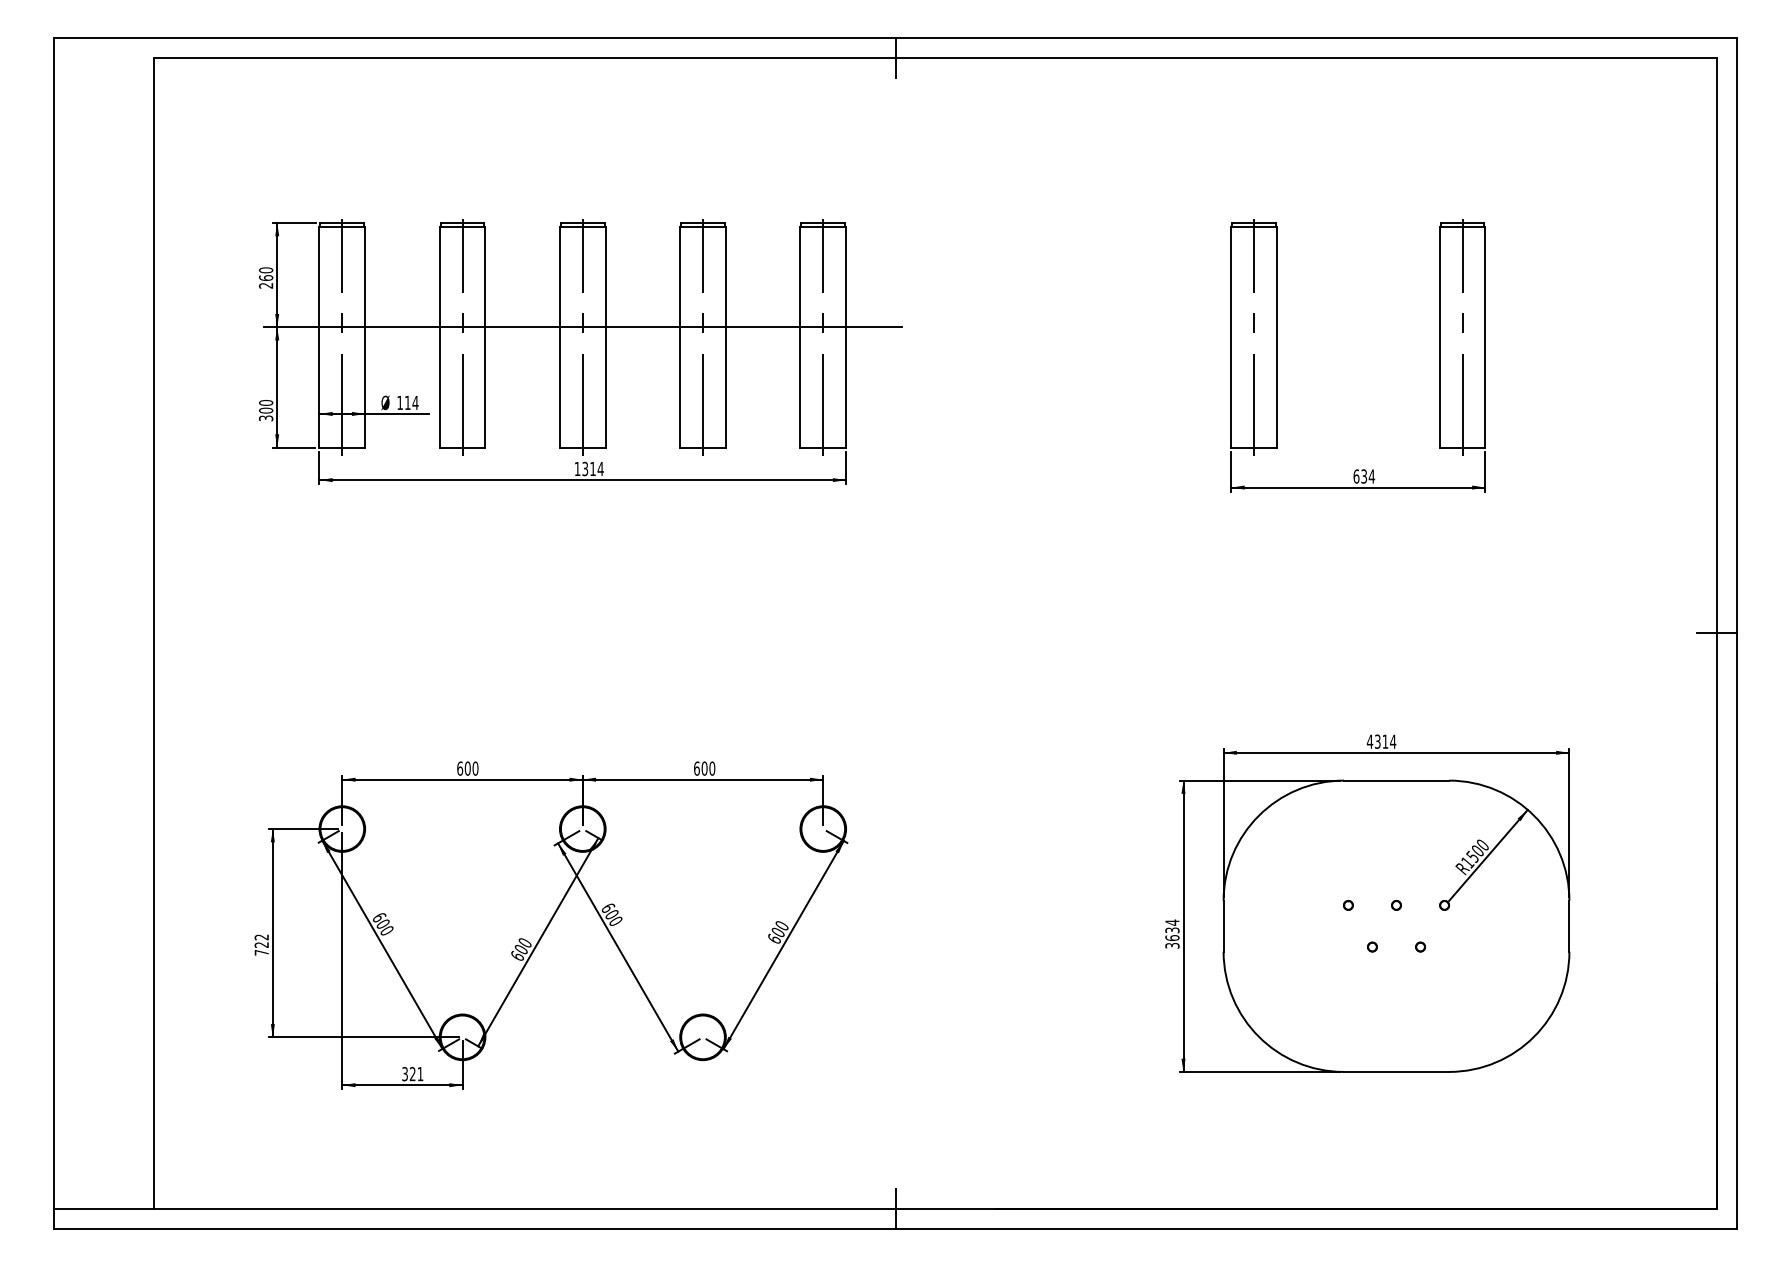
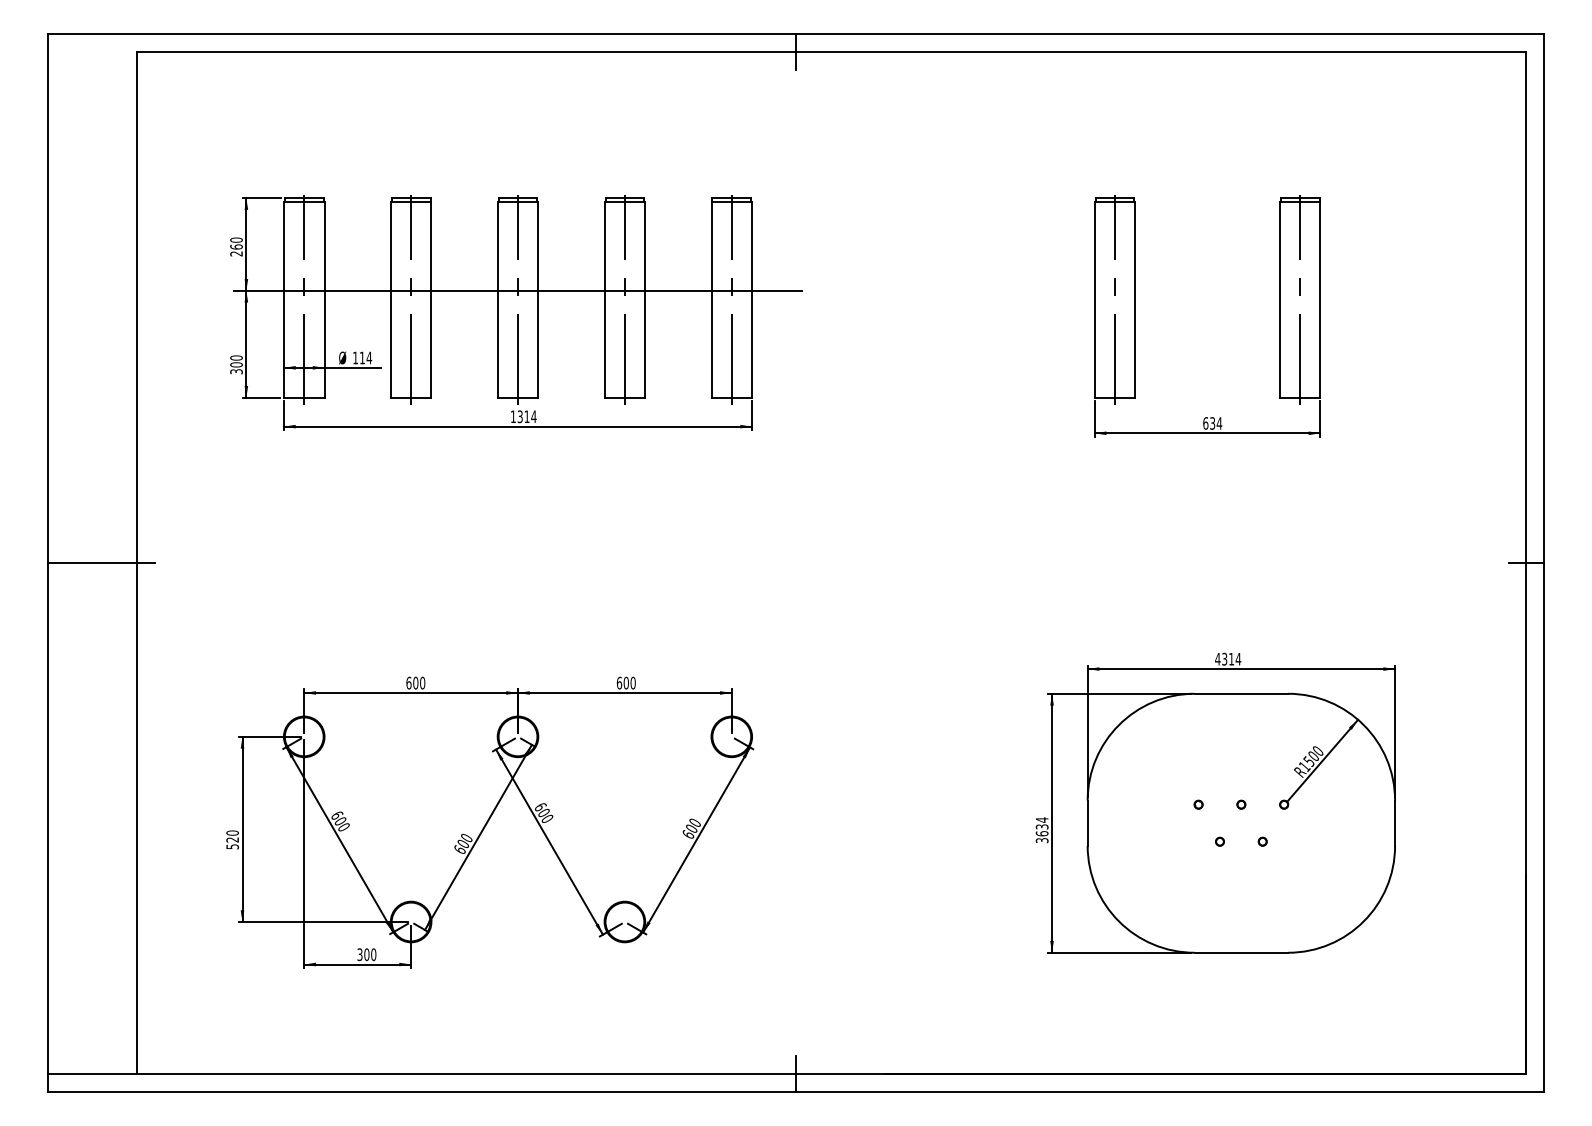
line: (113, 634) -> (100, 563), added
text: (261, 944) -> (232, 839), 722 -> 520
text: (416, 1073) -> (370, 954), 321 -> 300

